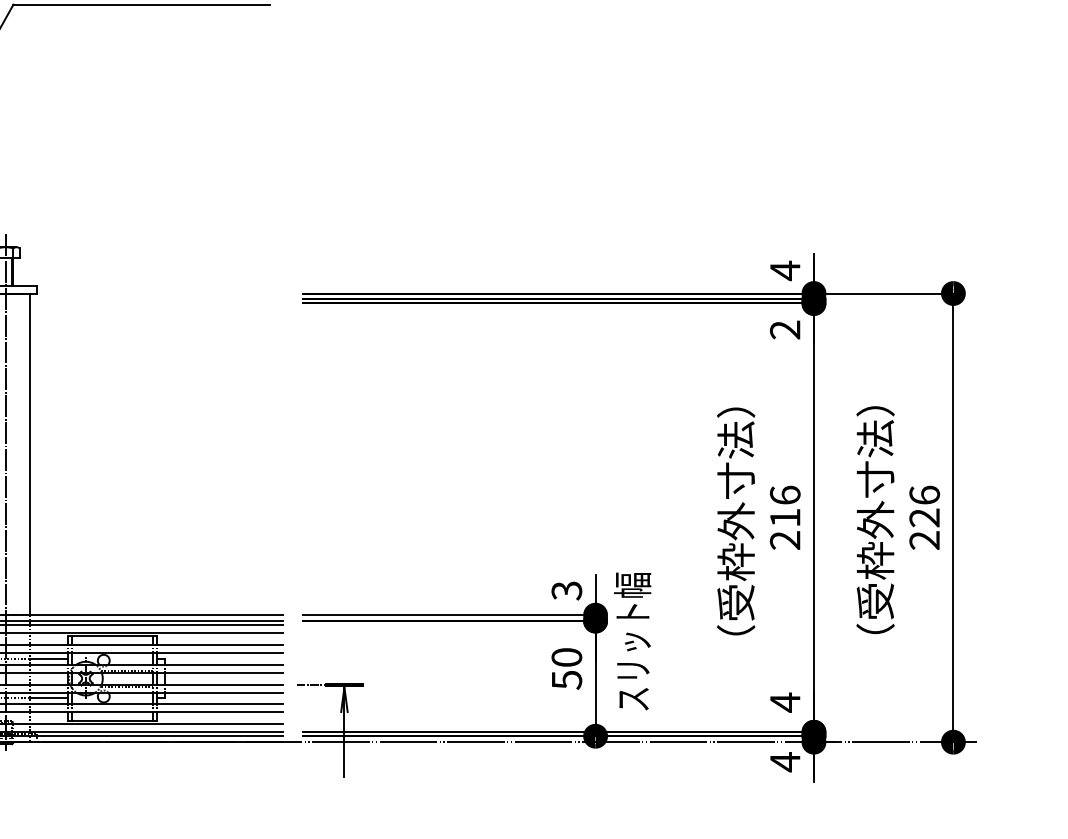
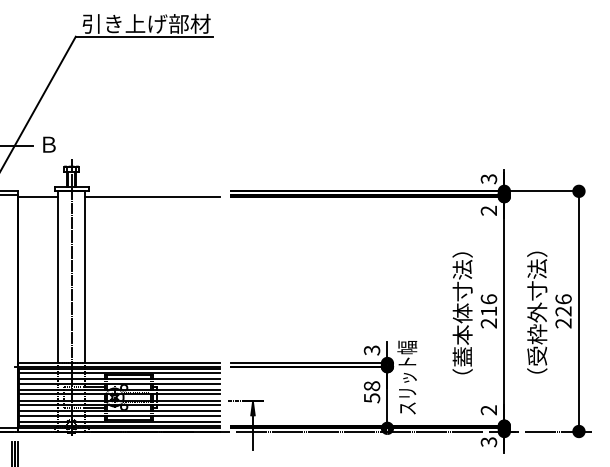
text: (784, 269) -> (488, 178), 4 -> 3
line: (156, 303) -> (152, 196), added
text: (735, 560) -> (462, 334), （受枠外寸法） -> （蓋本体寸法）
text: (565, 658) -> (371, 386), 50 -> 58
text: (784, 701) -> (488, 409), 4 -> 2
text: (784, 760) -> (488, 441), 4 -> 3

